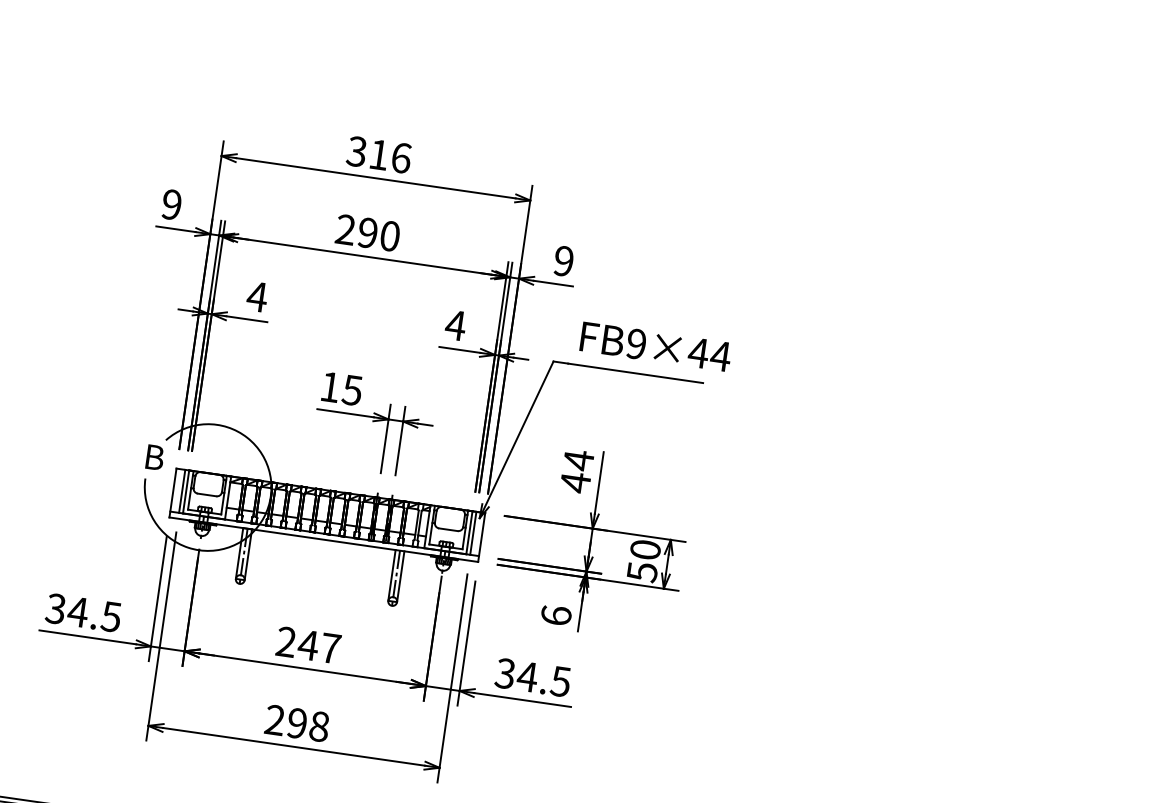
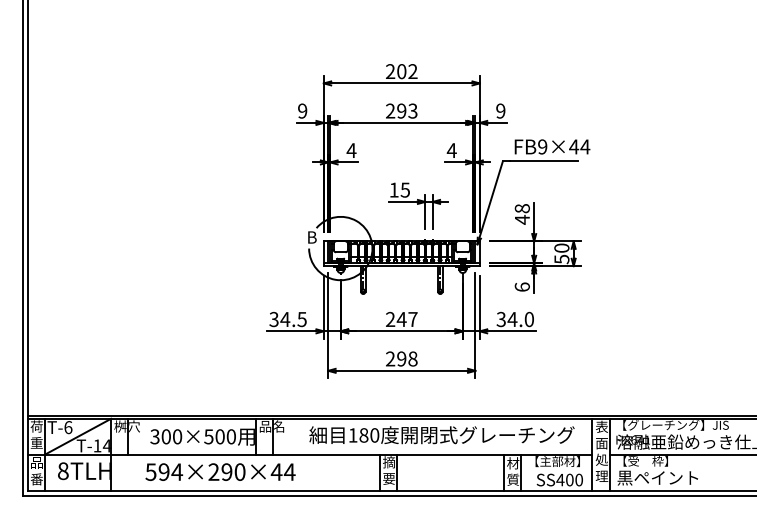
text: (378, 154) -> (401, 71), 316 -> 202
text: (389, 234) -> (412, 110), 290 -> 293
text: (577, 459) -> (521, 208), 44 -> 48
text: (559, 679) -> (528, 318), 34.5 -> 34.0

